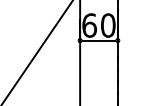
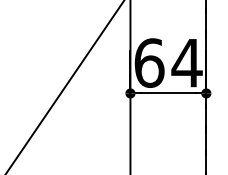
text: (107, 25) -> (185, 63), 60 -> 64

